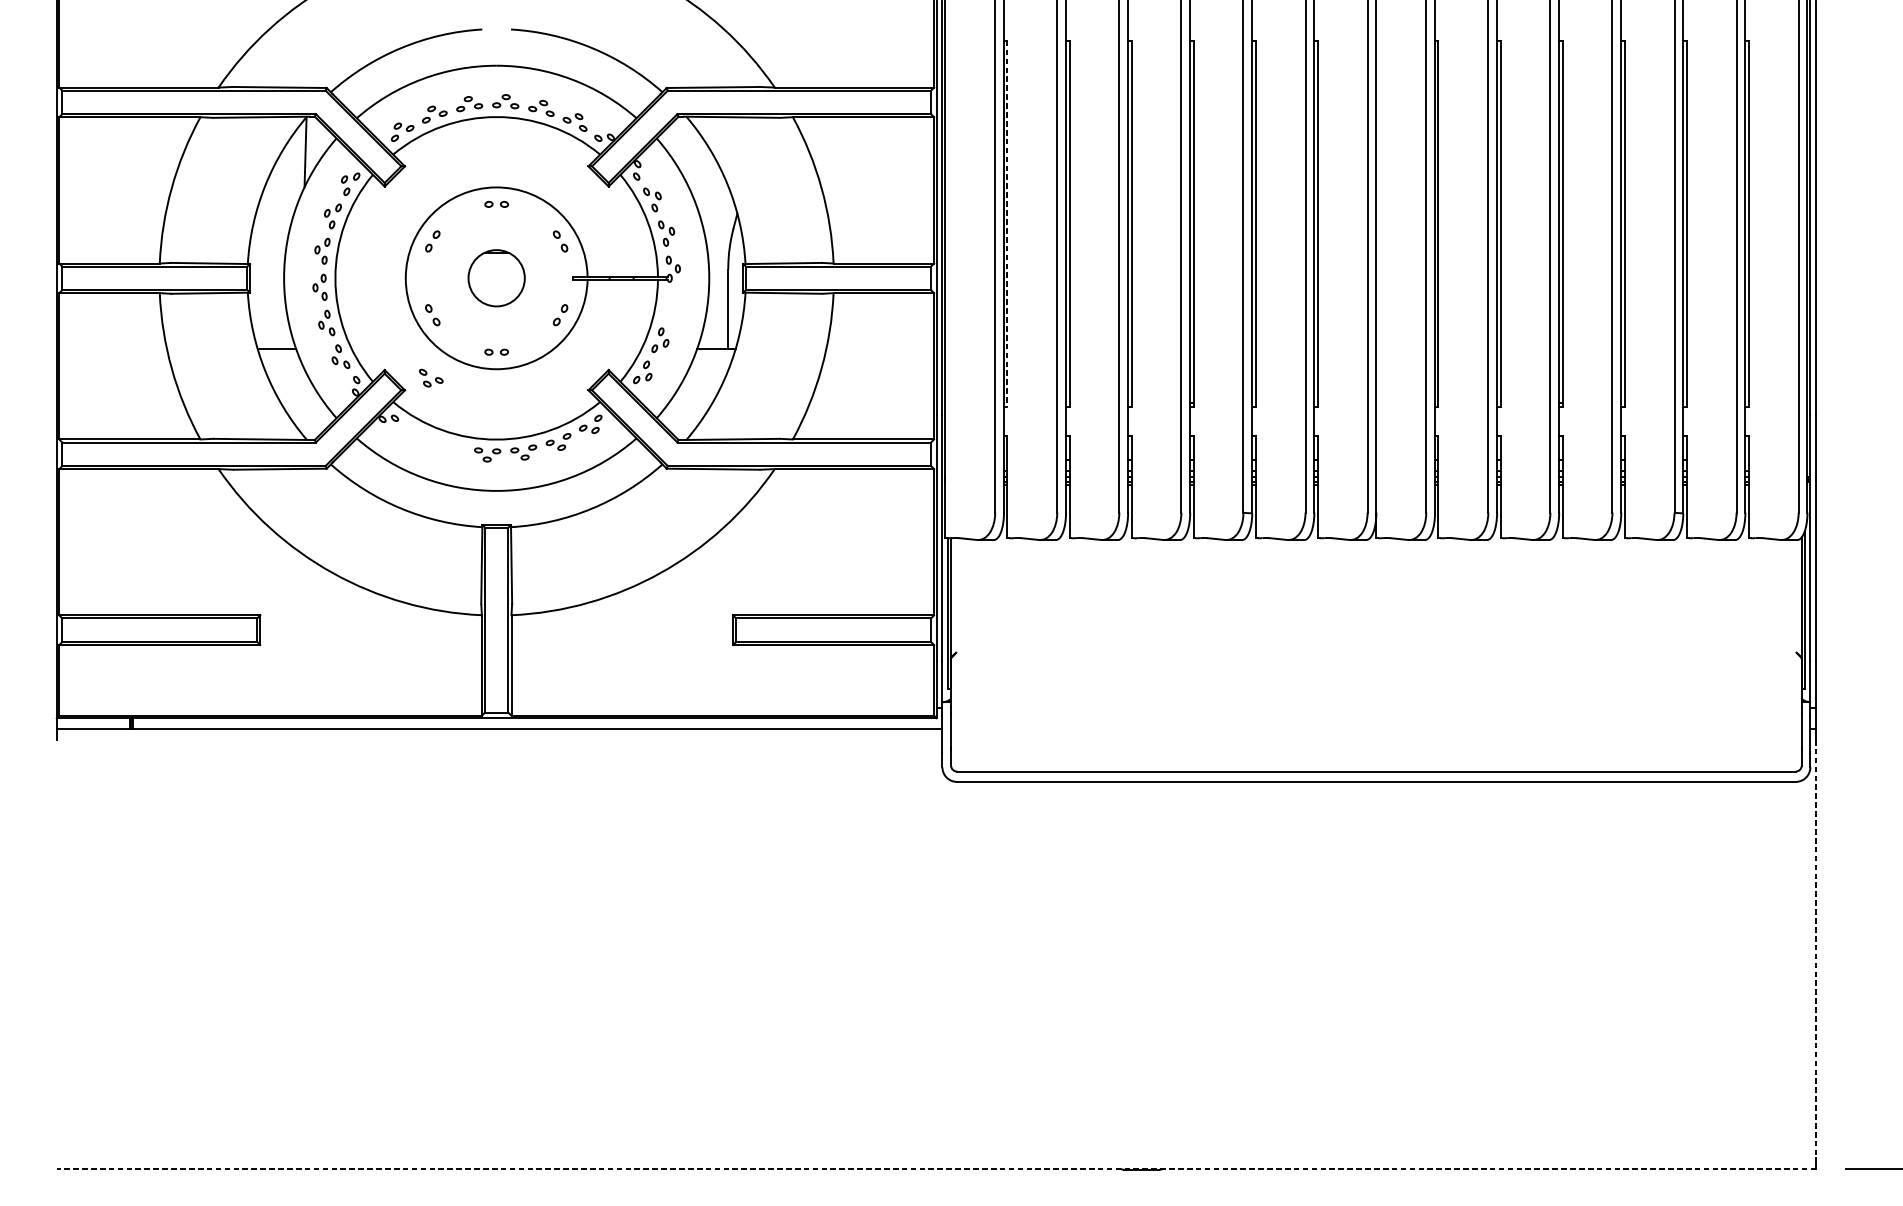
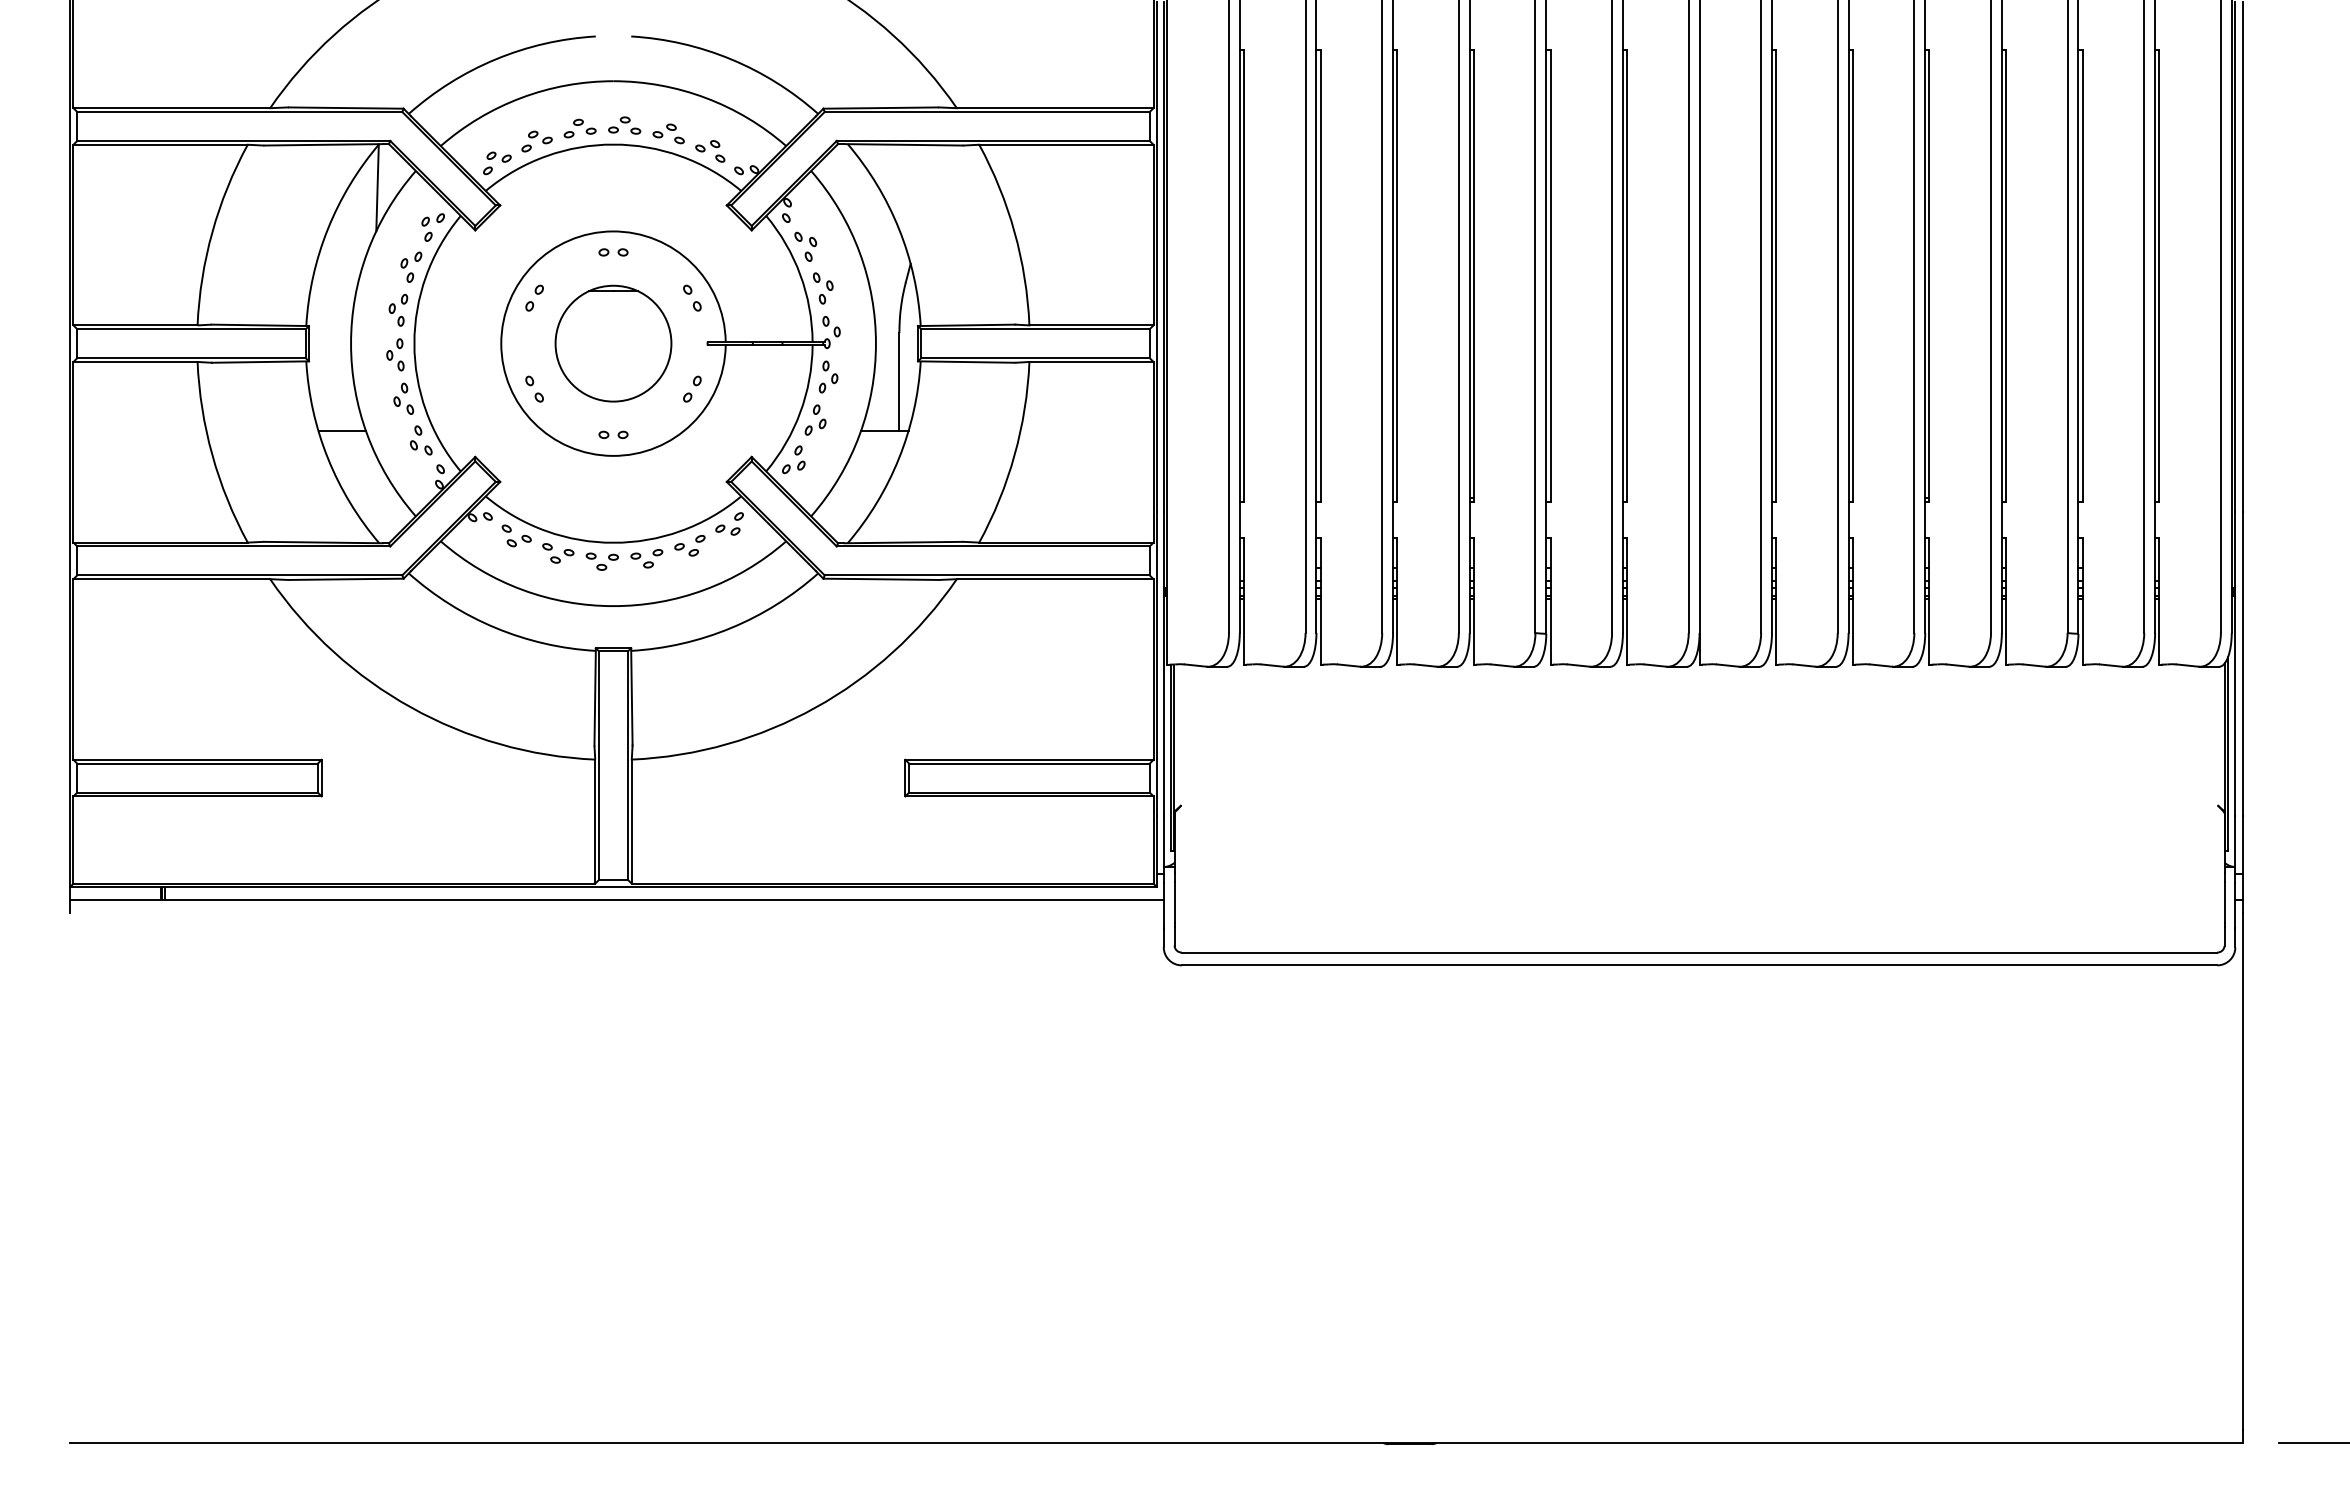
line: (1007, 223) -> (1244, 276), dashed -> solid
part: (496, 278) -> (613, 343), size x1.67
part: (670, 304) -> (828, 376), added
part: (431, 377) -> (516, 535), moved
part: (452, 448) -> (558, 553), added
line: (1816, 949) -> (2242, 1172), dashed -> solid
line: (936, 1169) -> (1156, 1443), dashed -> solid

